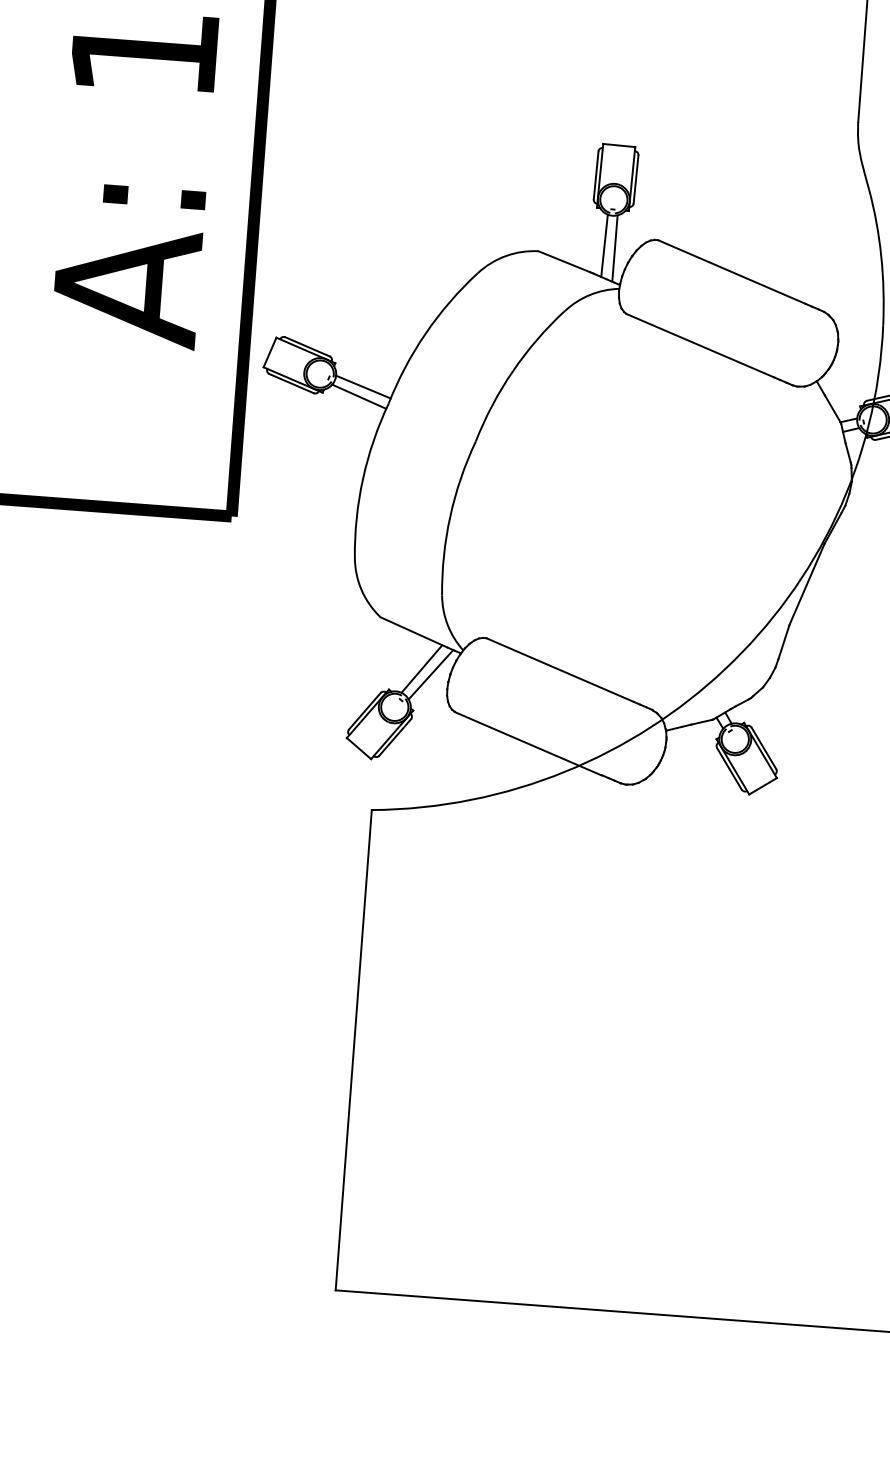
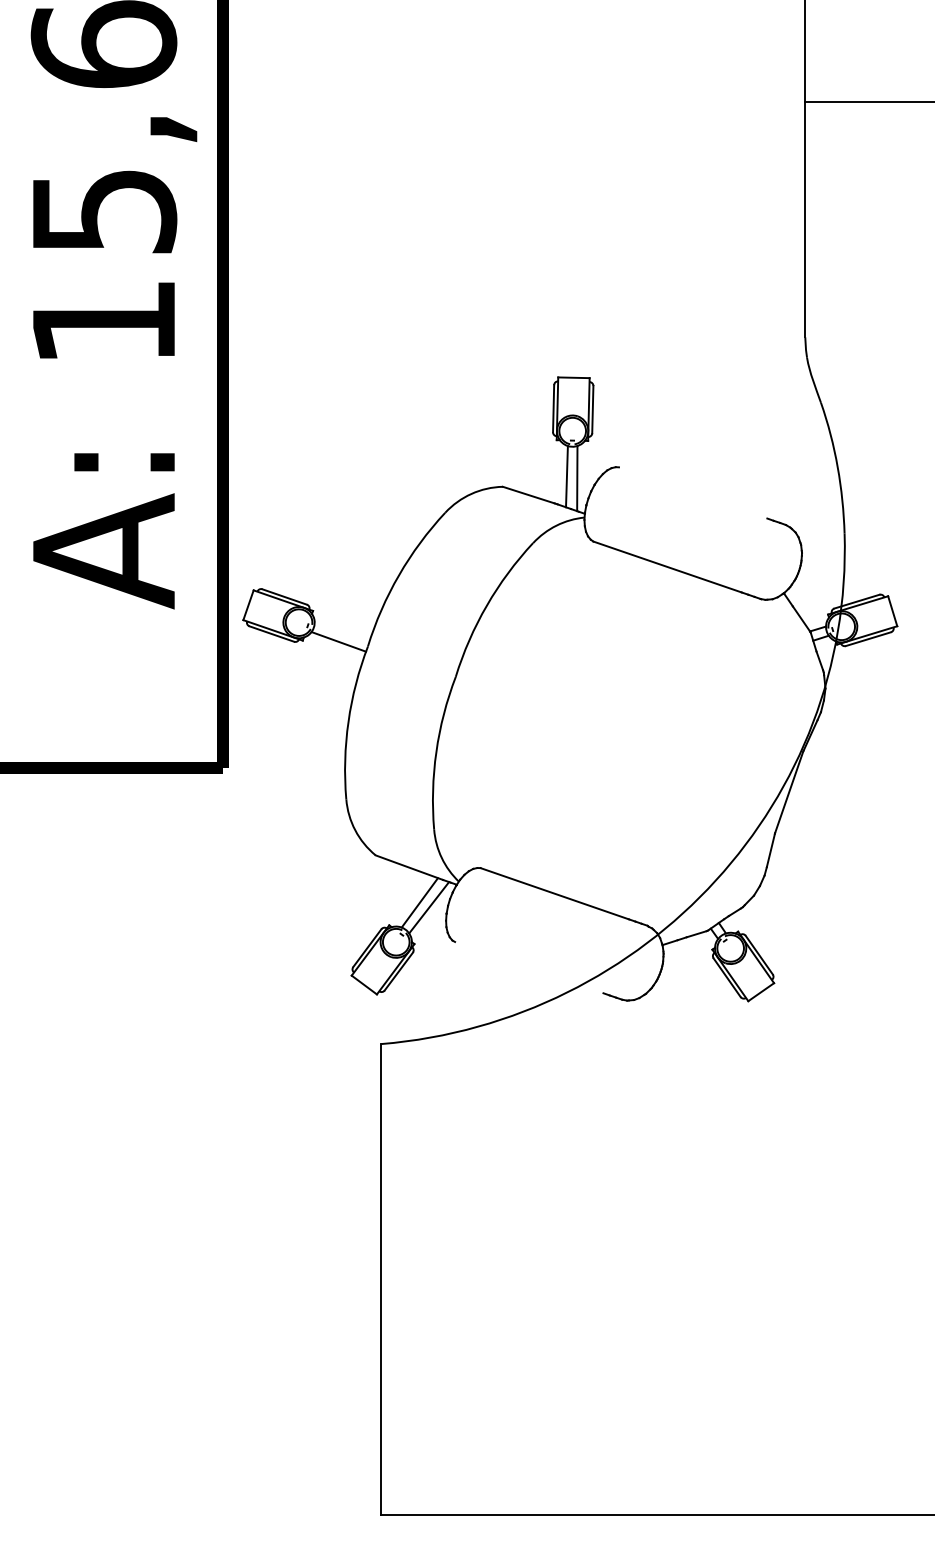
line: (732, 271) -> (693, 492), removed
line: (362, 387) -> (341, 632), removed
line: (527, 743) -> (528, 967), removed

